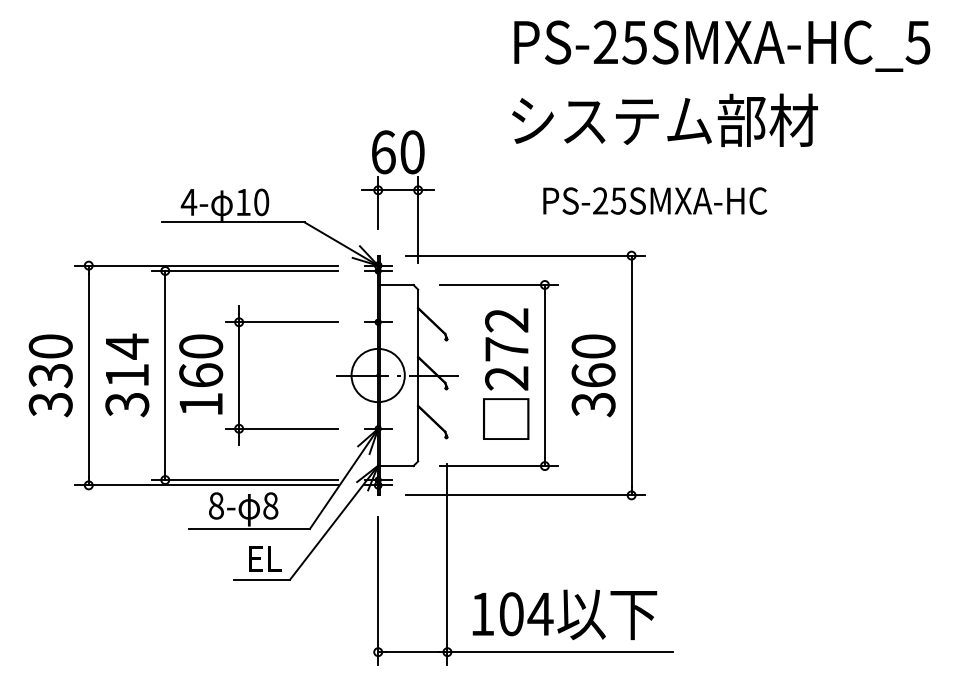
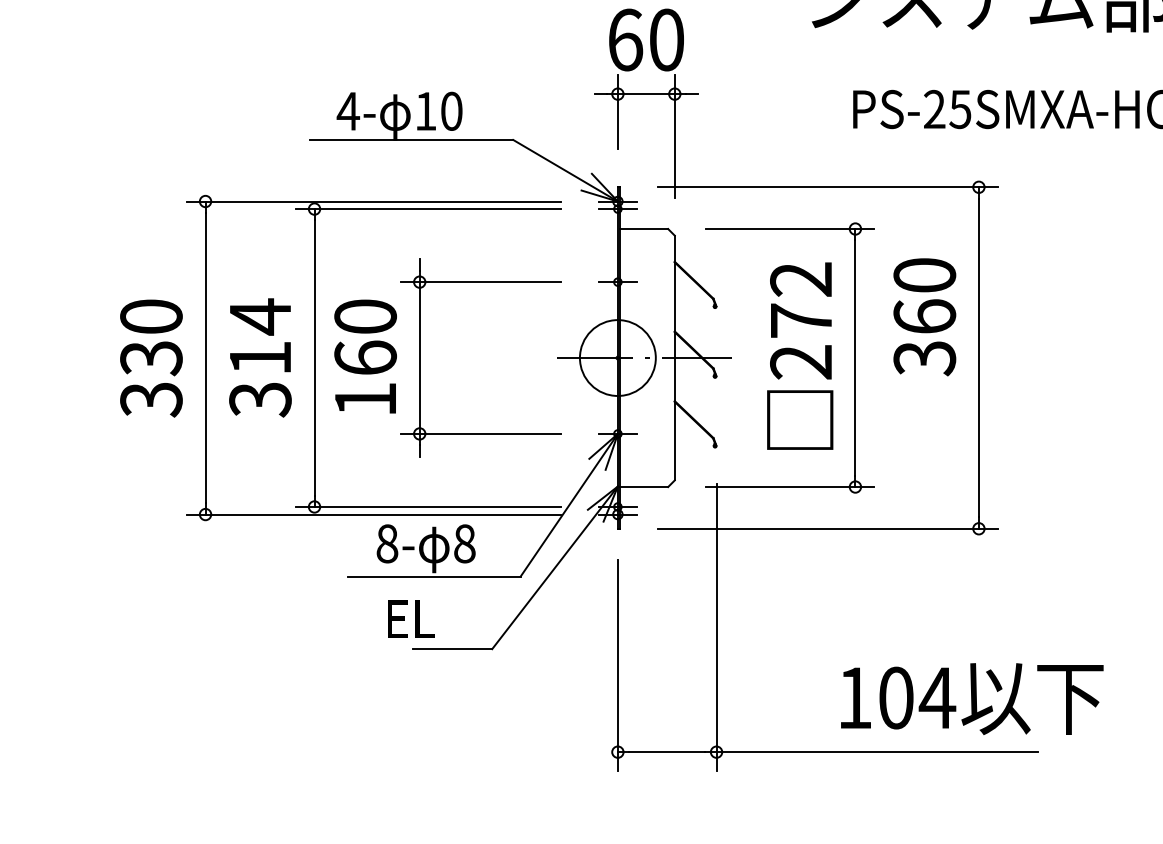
text: (593, 375) -> (924, 316), moved
text: (265, 558) -> (411, 618), moved
text: (564, 614) -> (971, 698), moved

